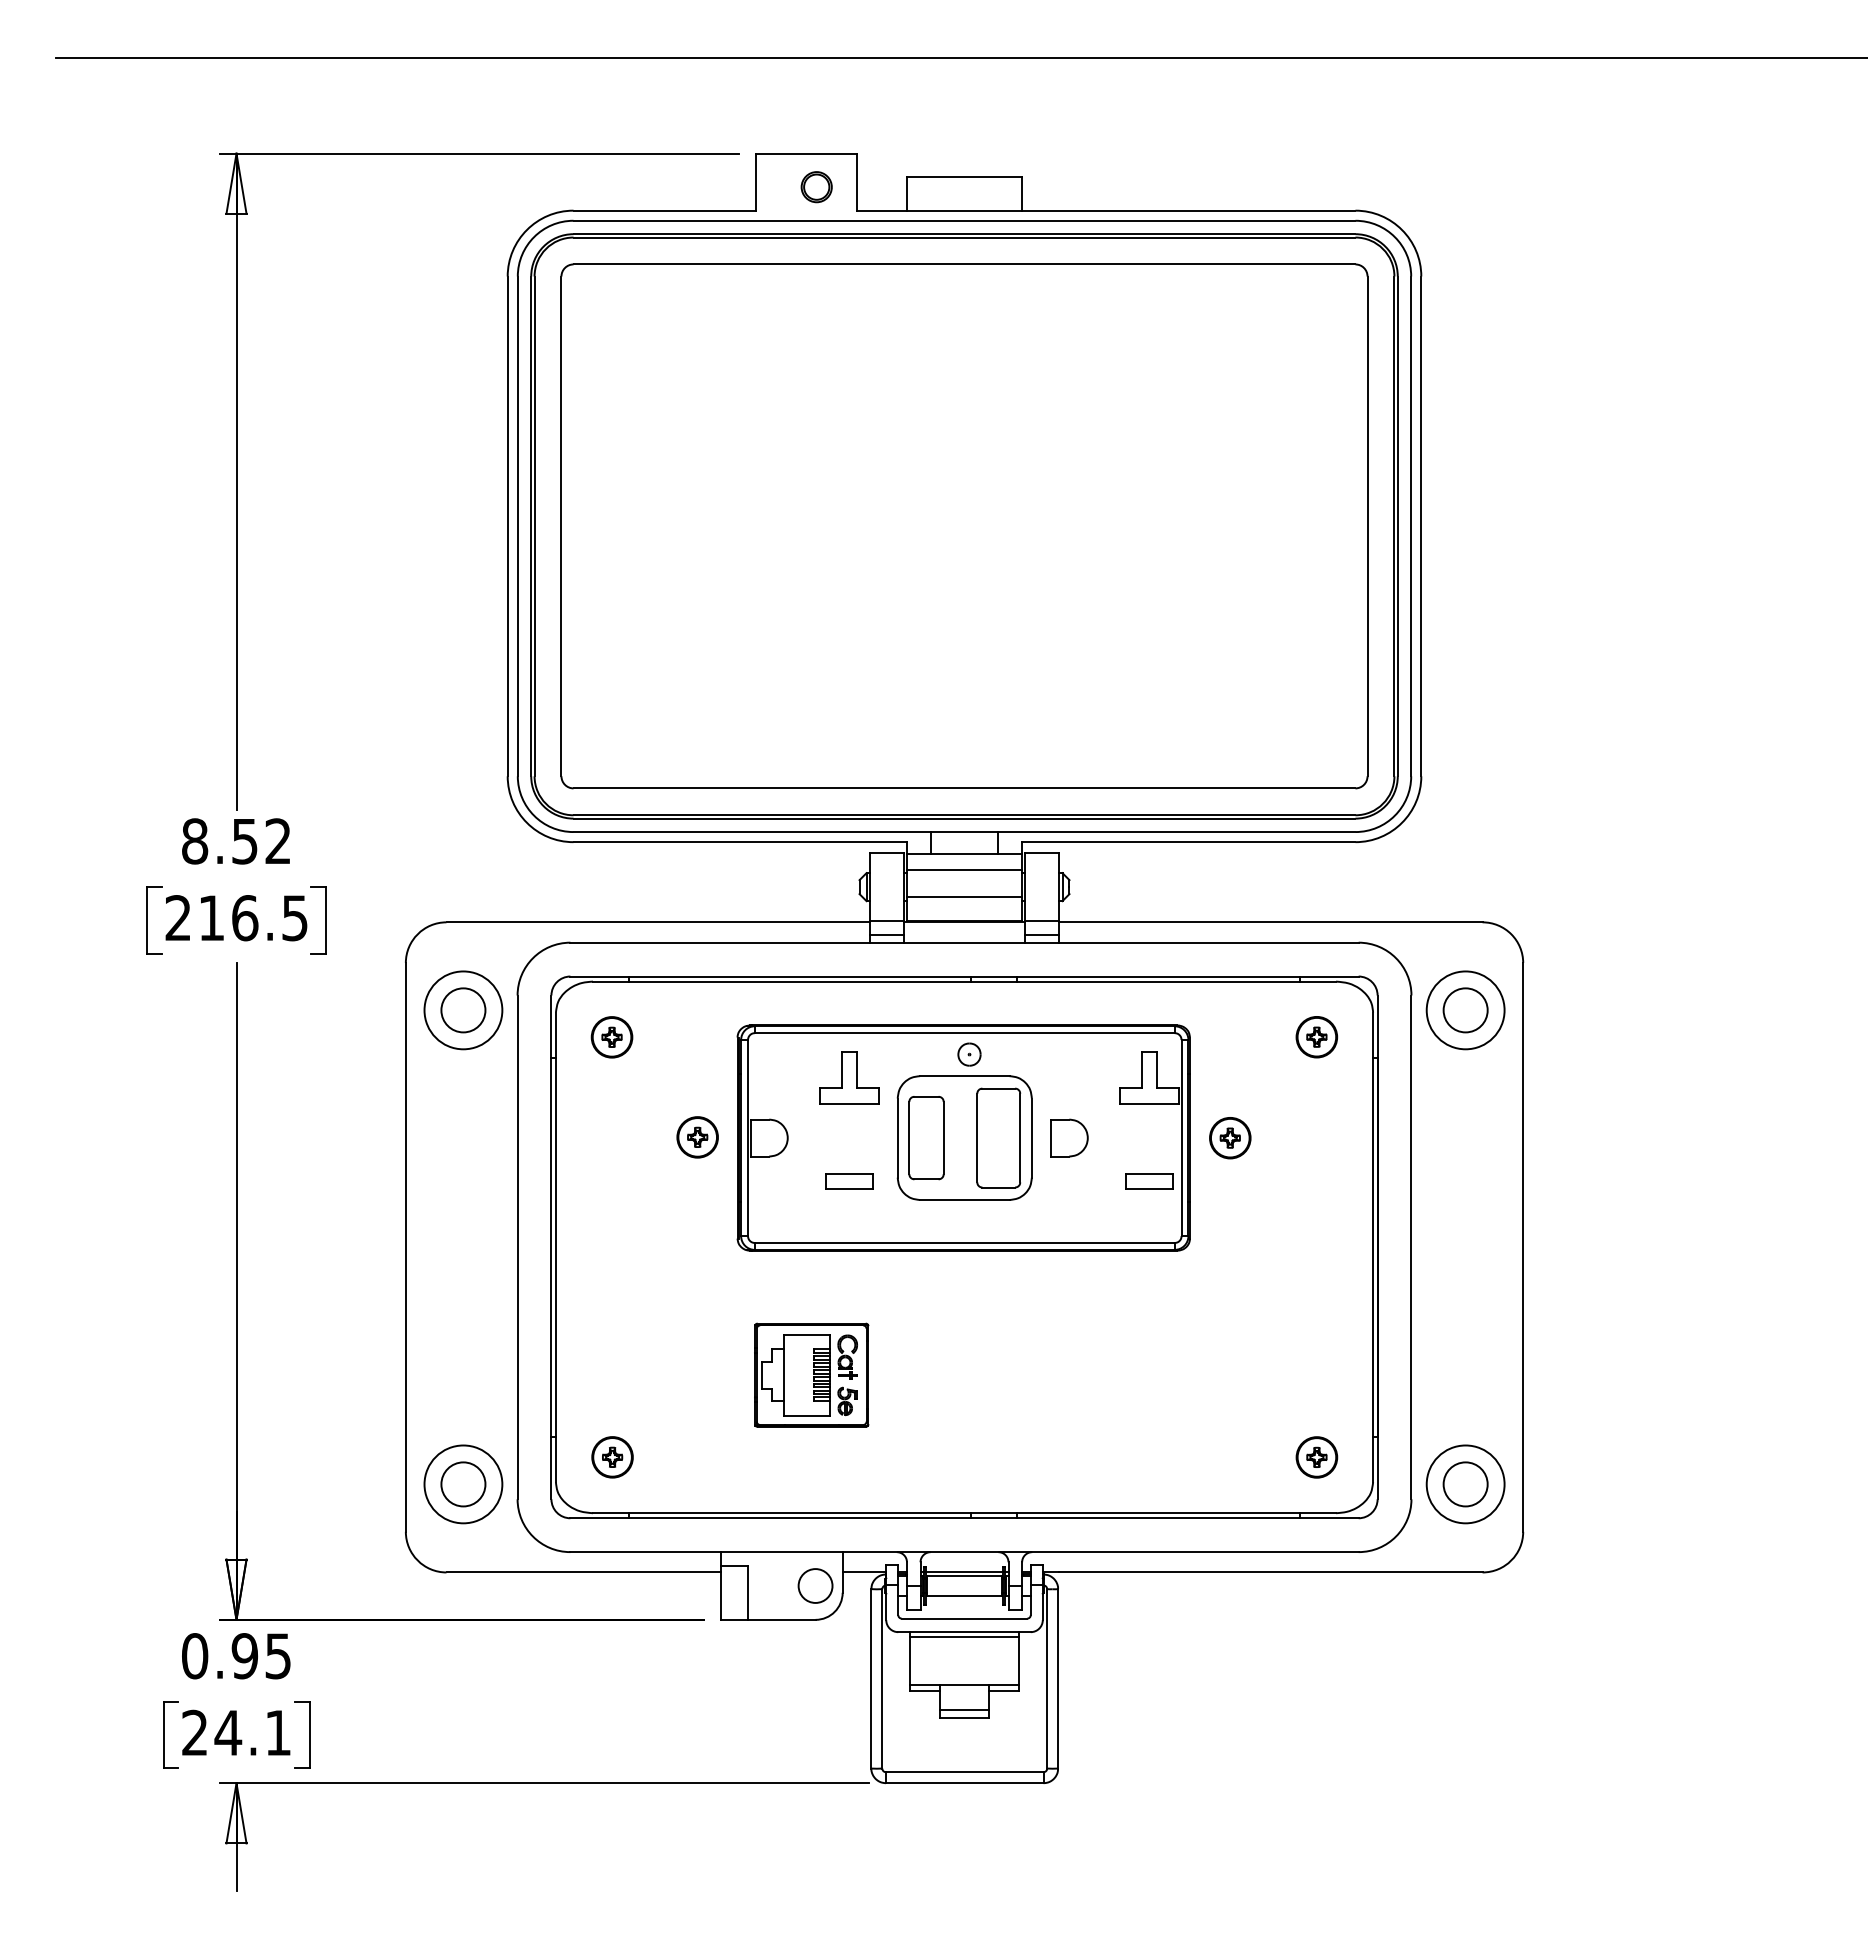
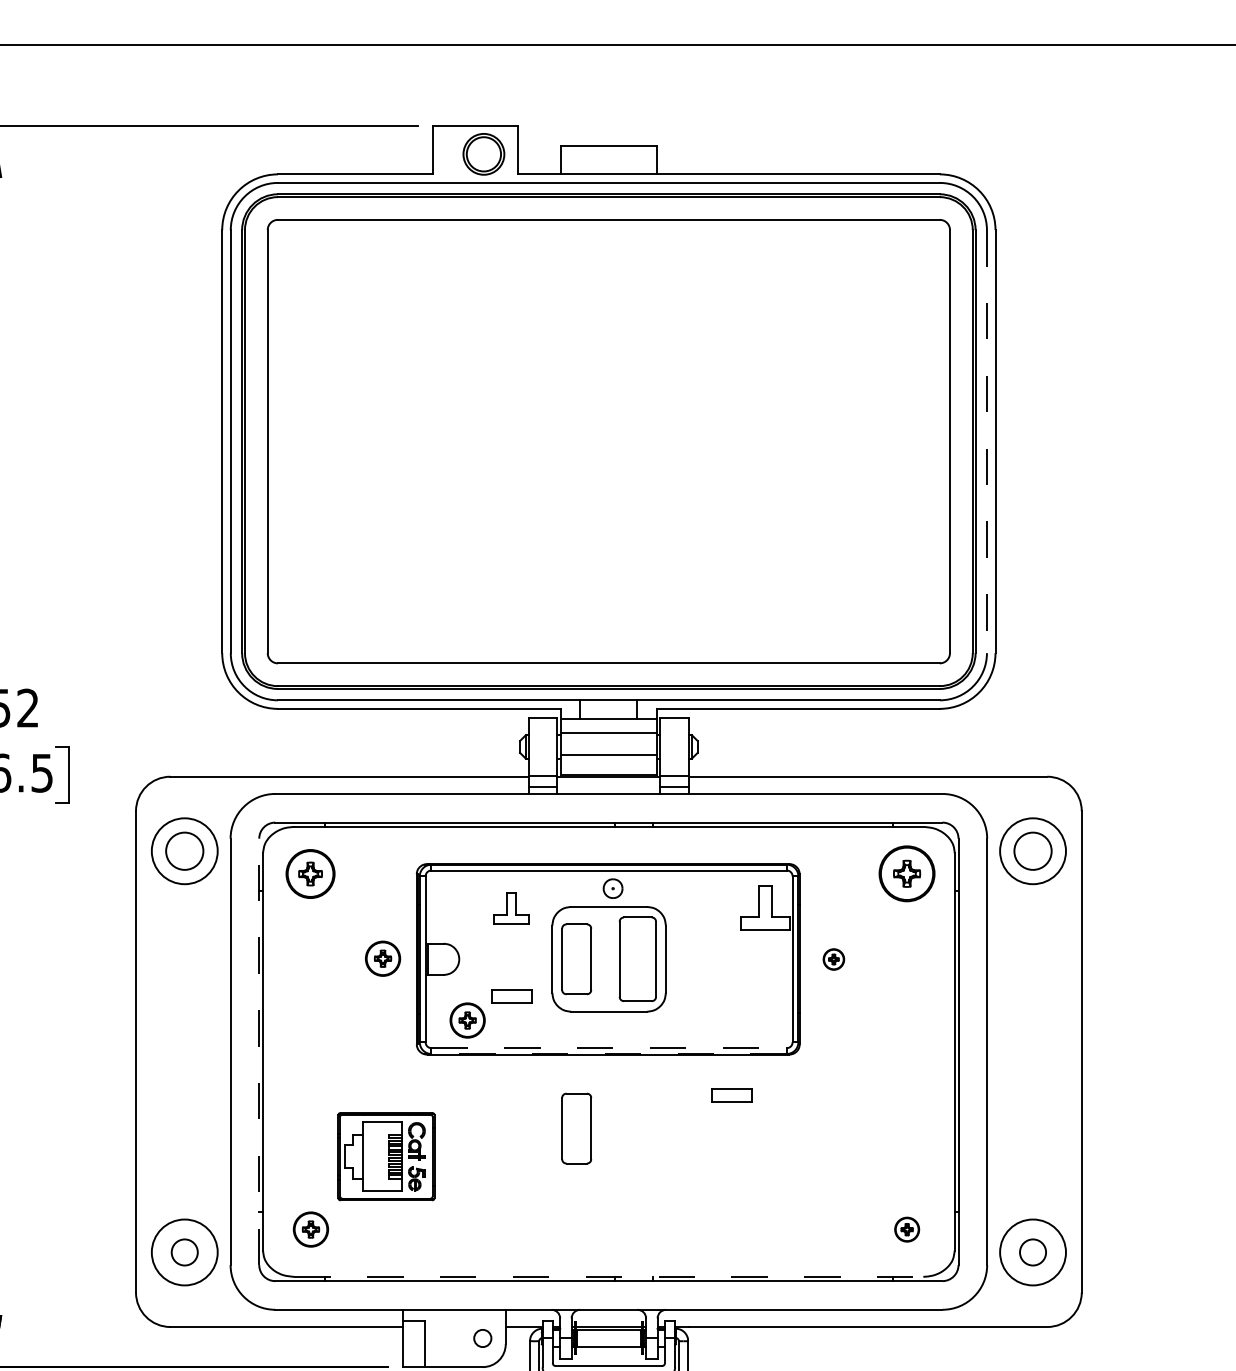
part: (816, 187) -> (483, 154), size x1.6
line: (1411, 526) -> (987, 441), solid -> dashed
part: (611, 1037) -> (310, 874), size x1.4
part: (1316, 1037) -> (906, 874), size x1.6
part: (849, 1077) -> (511, 908), size x0.7
part: (1069, 1137) -> (697, 958), removed
part: (1230, 1138) -> (834, 959), size x0.6
part: (1149, 1181) -> (731, 1095), moved
part: (797, 1210) -> (467, 1020), added
line: (964, 1243) -> (608, 1048), solid -> dashed
line: (551, 1247) -> (259, 1051), solid -> dashed
line: (964, 1249) -> (608, 1053), solid -> dashed
part: (926, 1338) -> (576, 1128), added
part: (811, 1374) -> (386, 1156), moved
part: (1316, 1457) -> (906, 1229), size x0.7
circle: (463, 1484) -> (184, 1252), size x0.7
circle: (1465, 1484) -> (1032, 1252), size x0.7
line: (964, 1513) -> (608, 1277), solid -> dashed
circle: (815, 1585) -> (482, 1338), size x0.6

